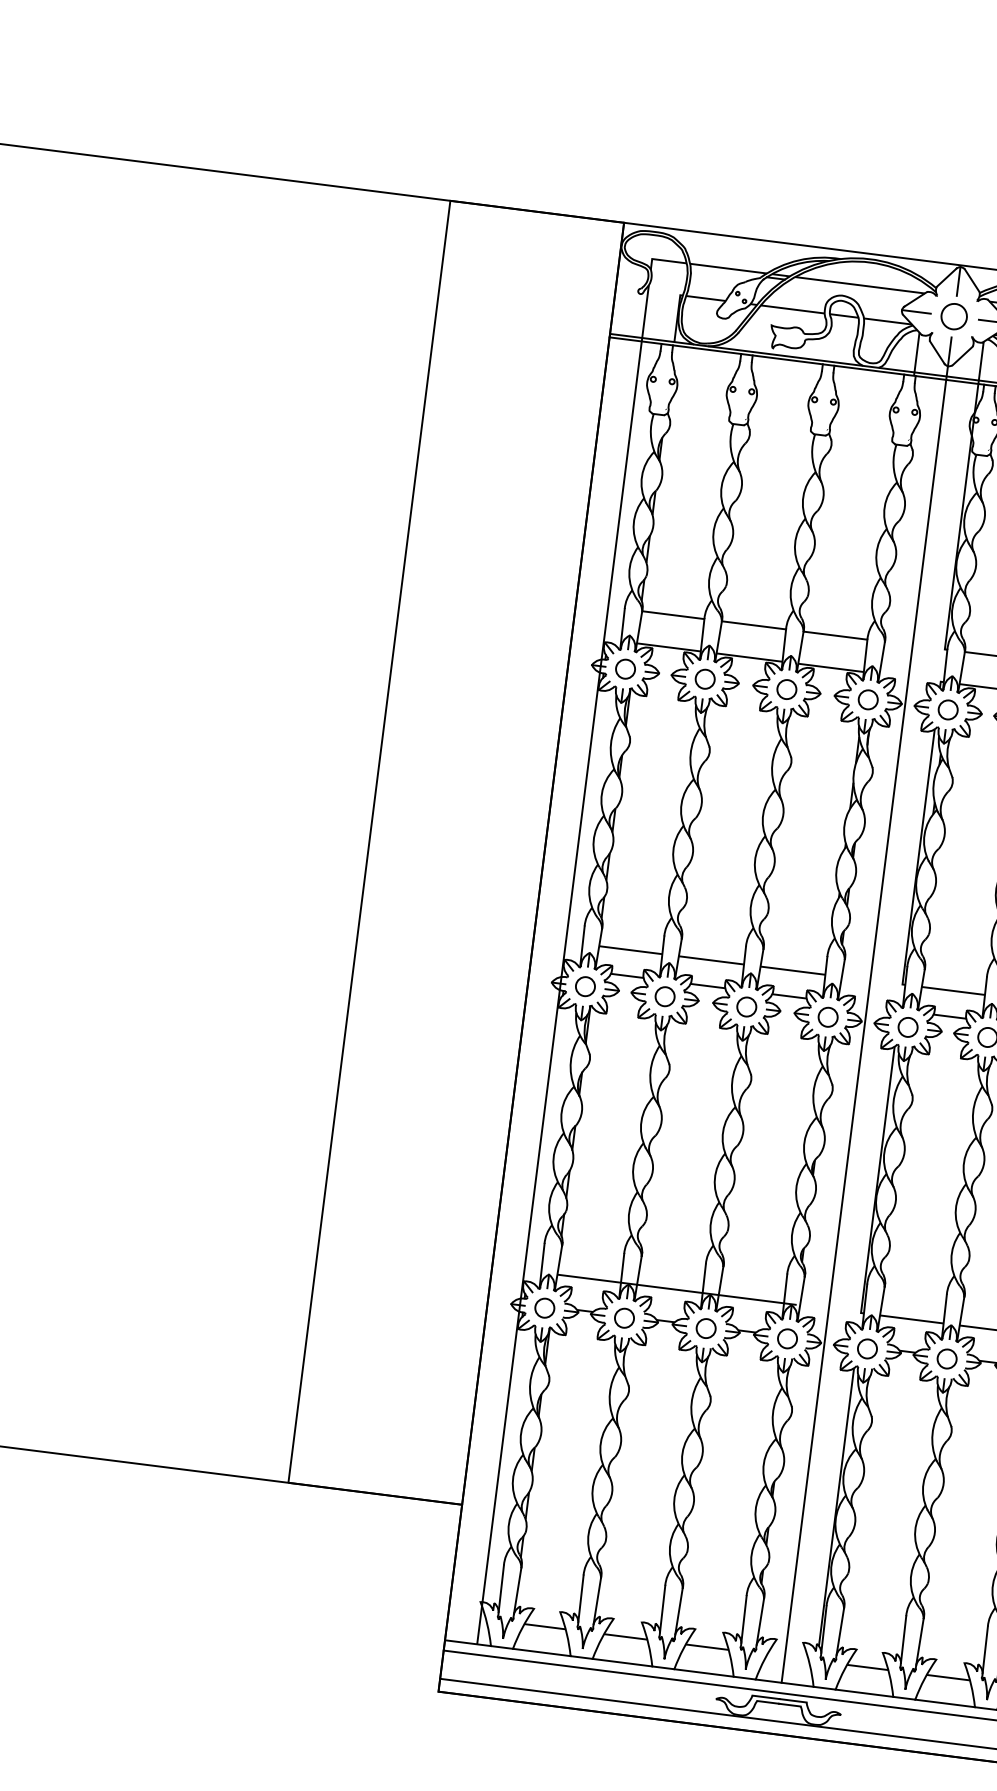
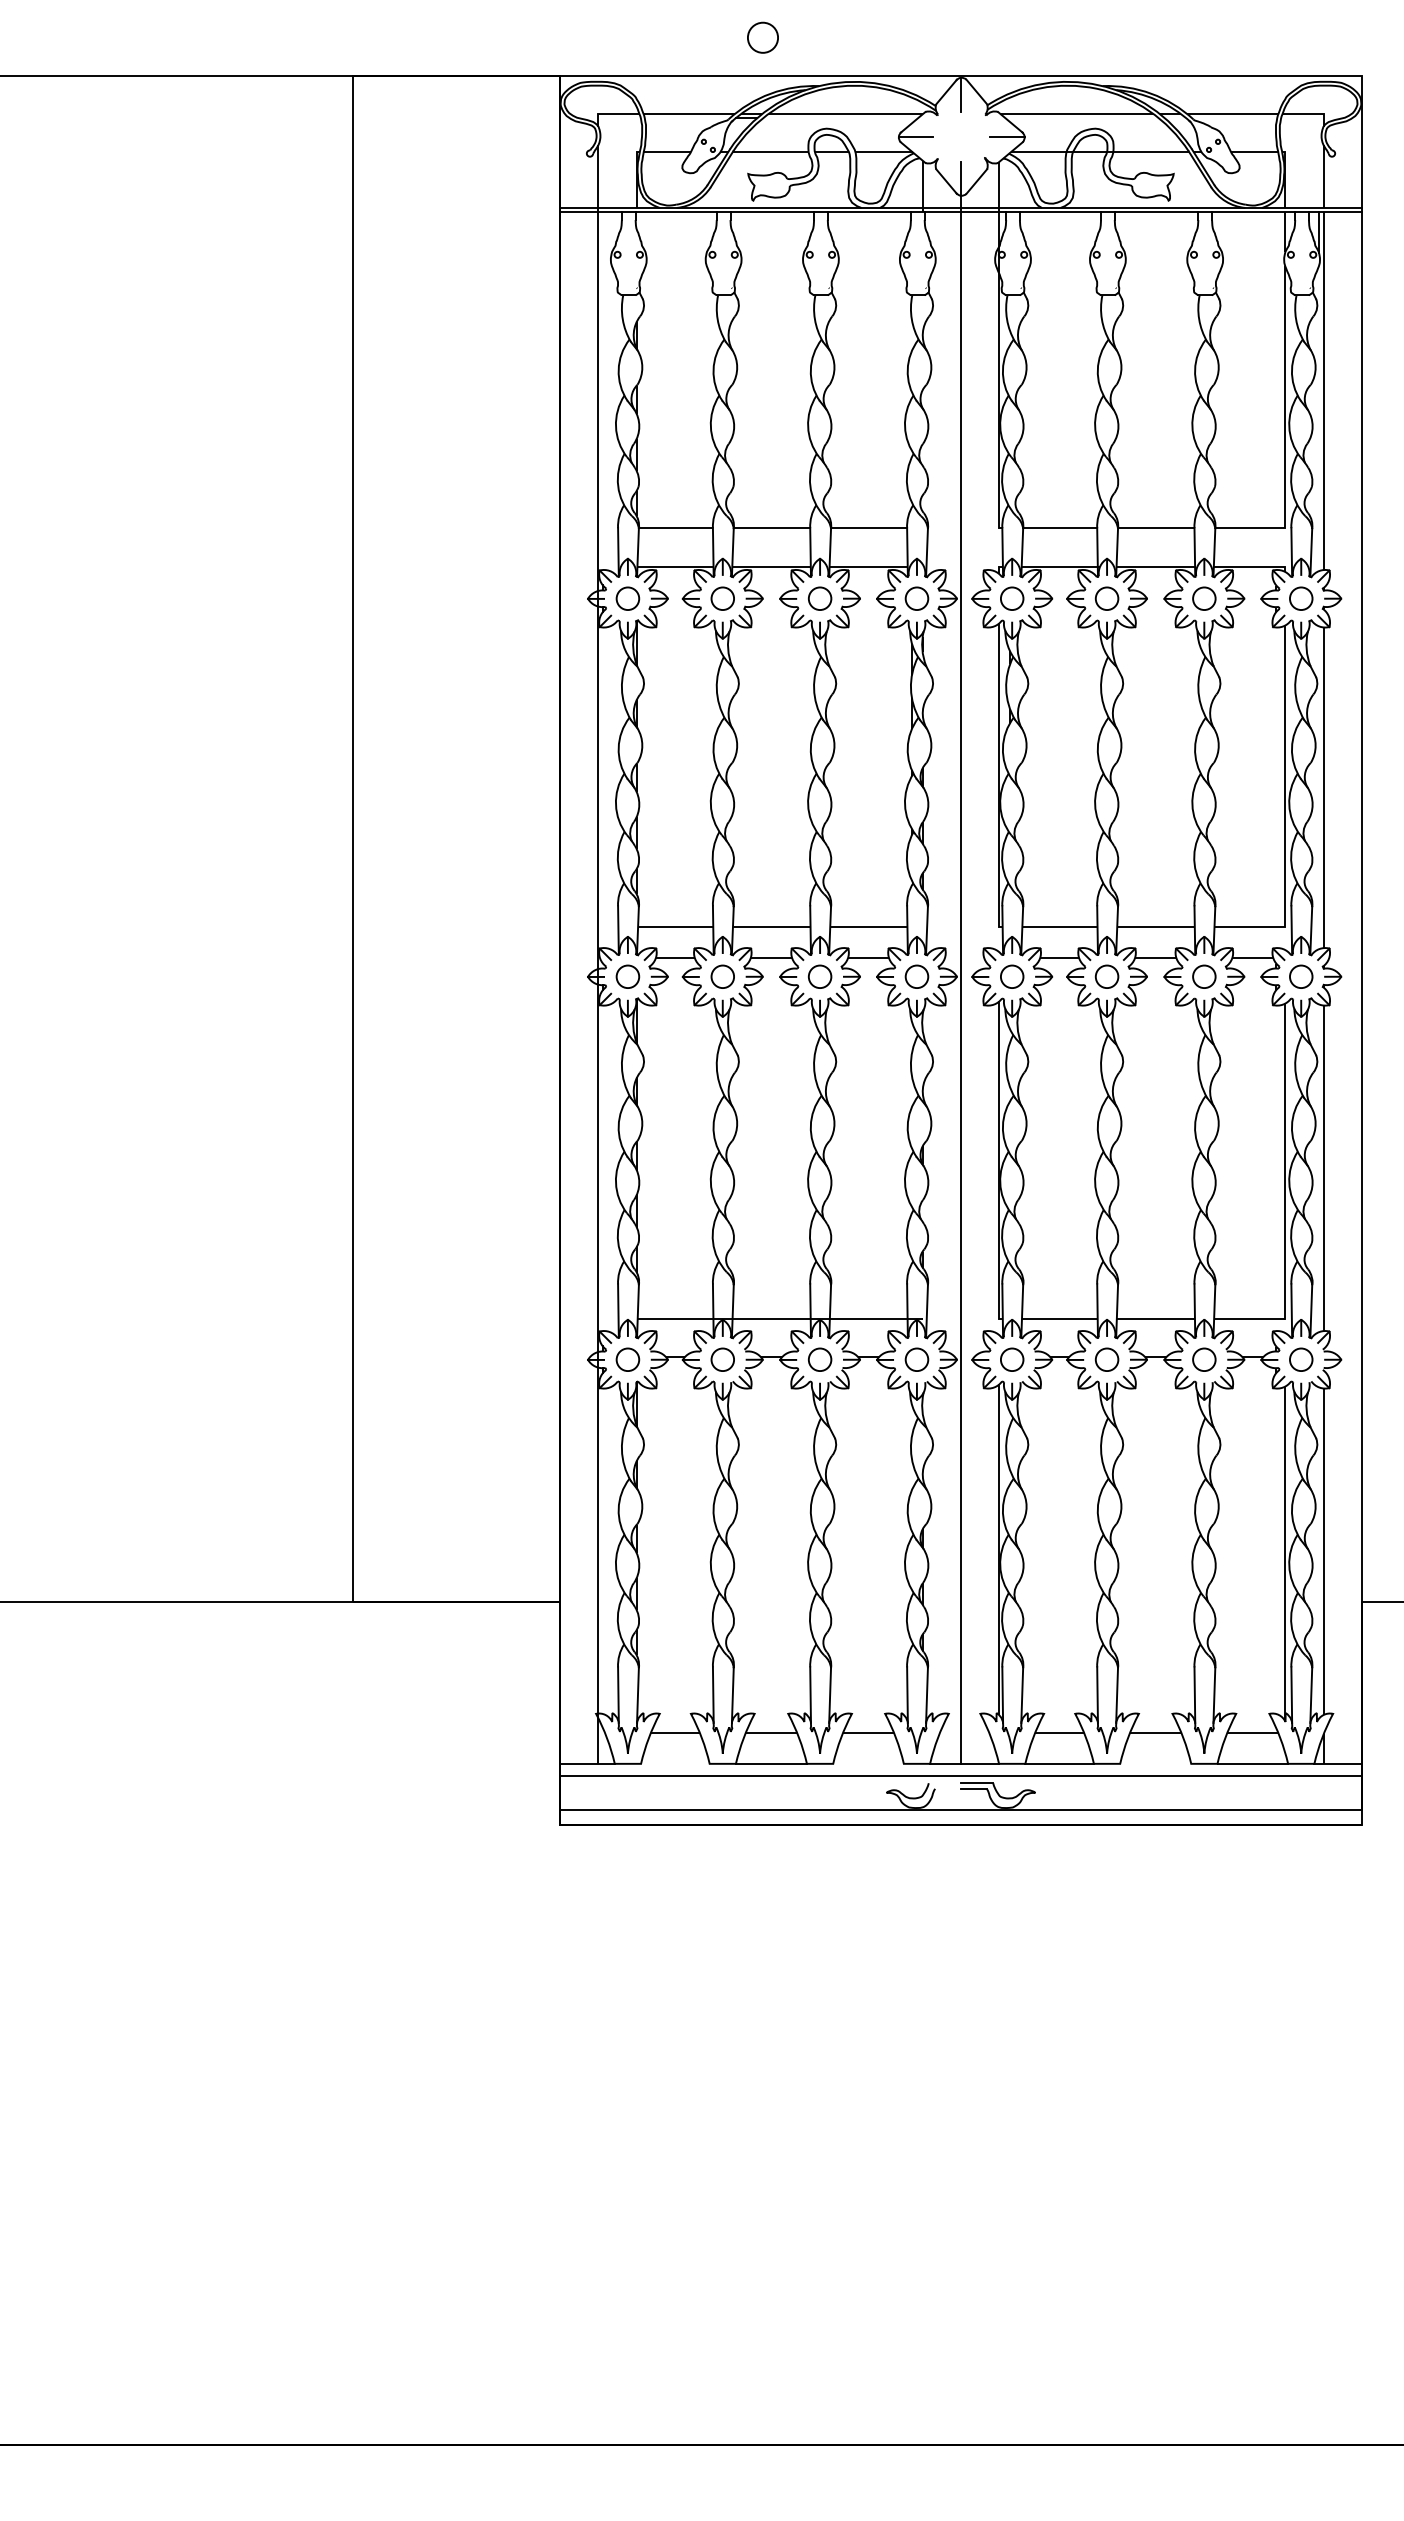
circle: (953, 316) -> (762, 37), moved
line: (541, 1652) -> (675, 1763), removed
line: (704, 1672) -> (868, 1763), removed
line: (765, 1697) -> (944, 1783), removed
line: (768, 1702) -> (948, 1788), removed
line: (944, 1703) -> (1155, 1763), removed

